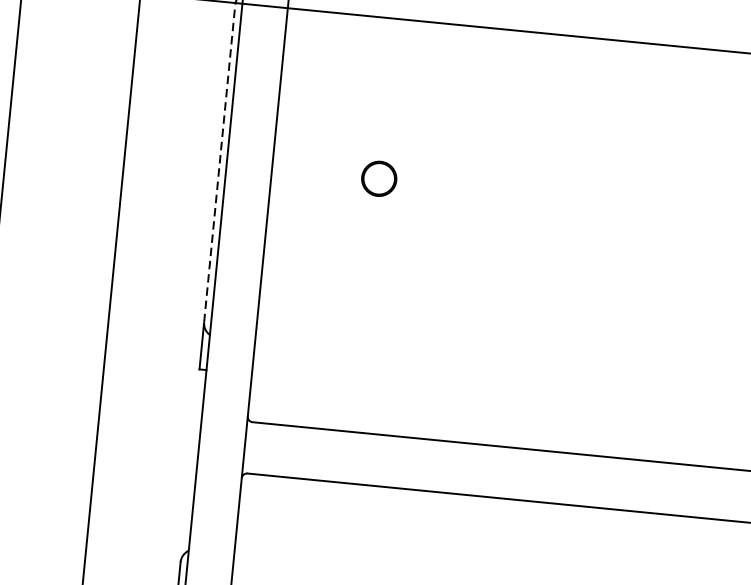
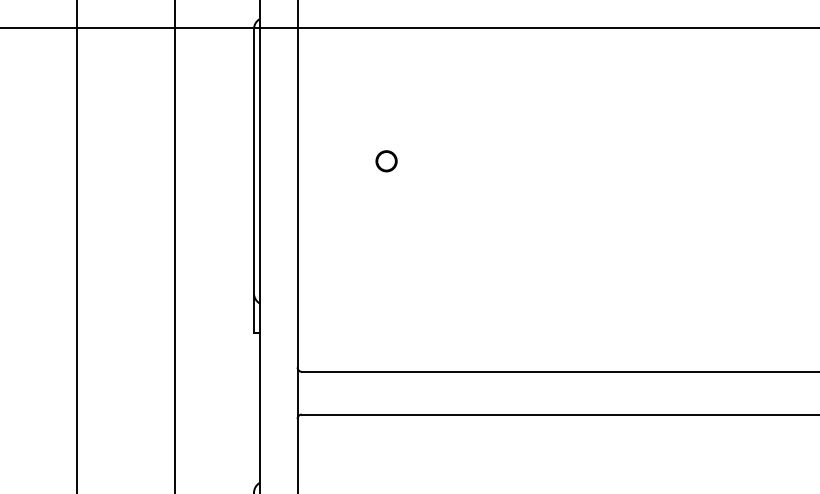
line: (220, 162) -> (254, 160), dashed -> solid
circle: (379, 179) -> (386, 161), size x0.71

